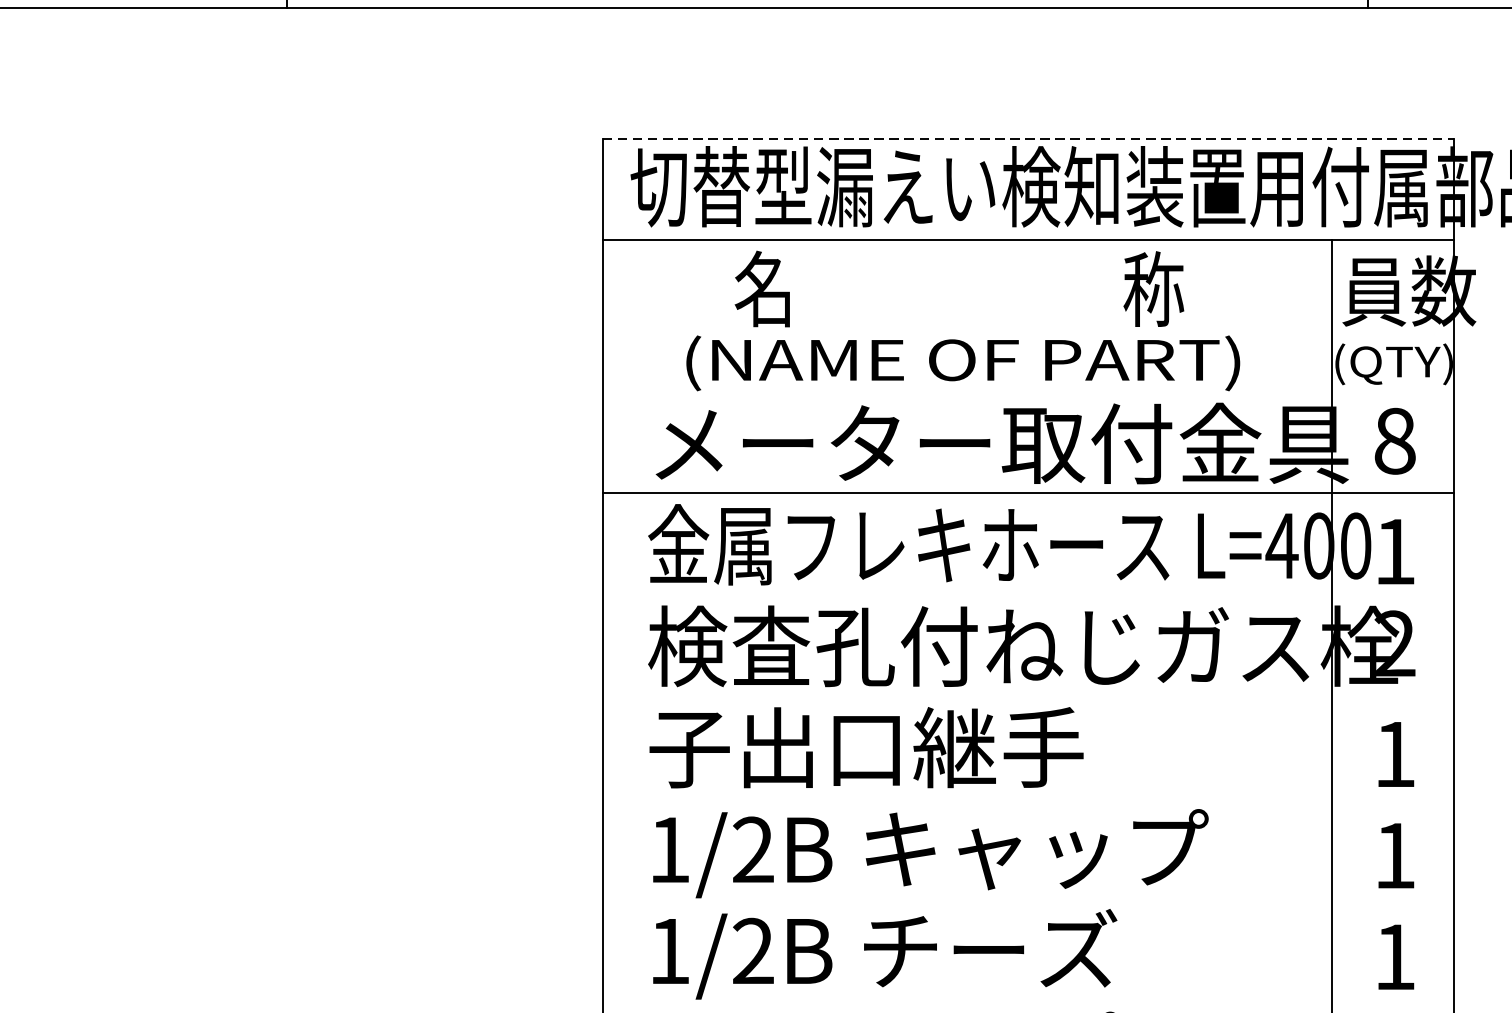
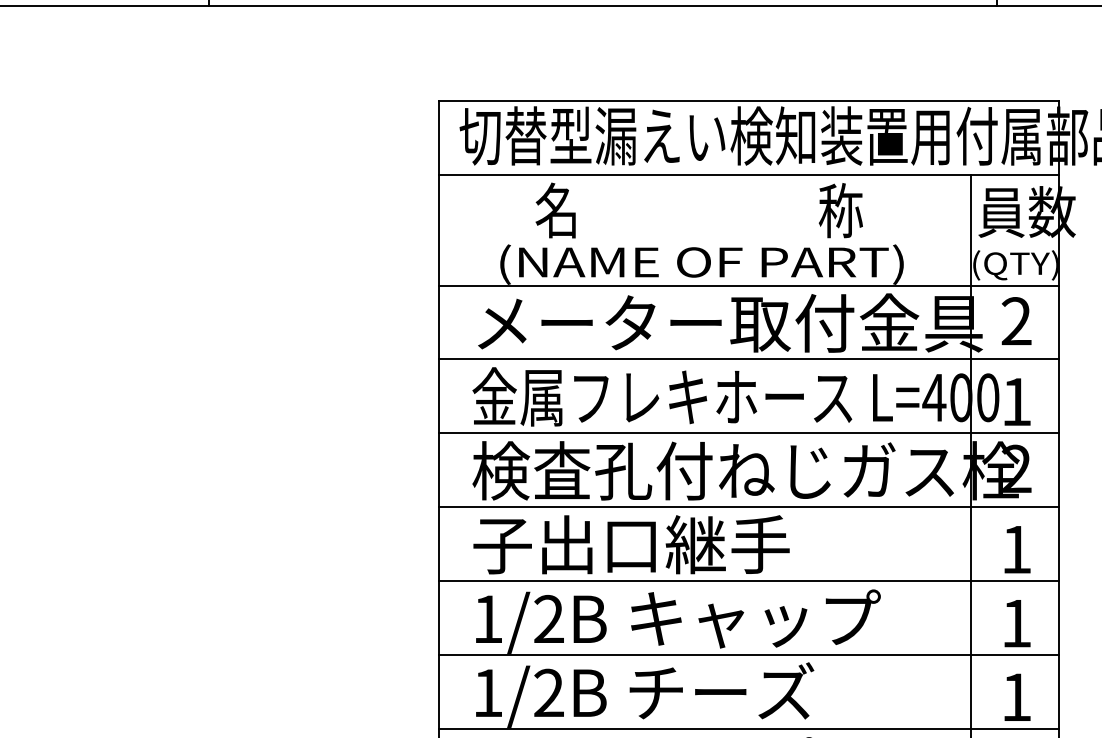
line: (1028, 138) -> (749, 100), dashed -> solid
line: (1028, 391) -> (749, 285), added
text: (1394, 441) -> (1016, 321), 8 -> 2
line: (1028, 595) -> (749, 433), added
line: (1028, 696) -> (749, 507), added
line: (1028, 796) -> (749, 580), added
line: (1028, 898) -> (749, 654), added
line: (1028, 999) -> (749, 728), added

